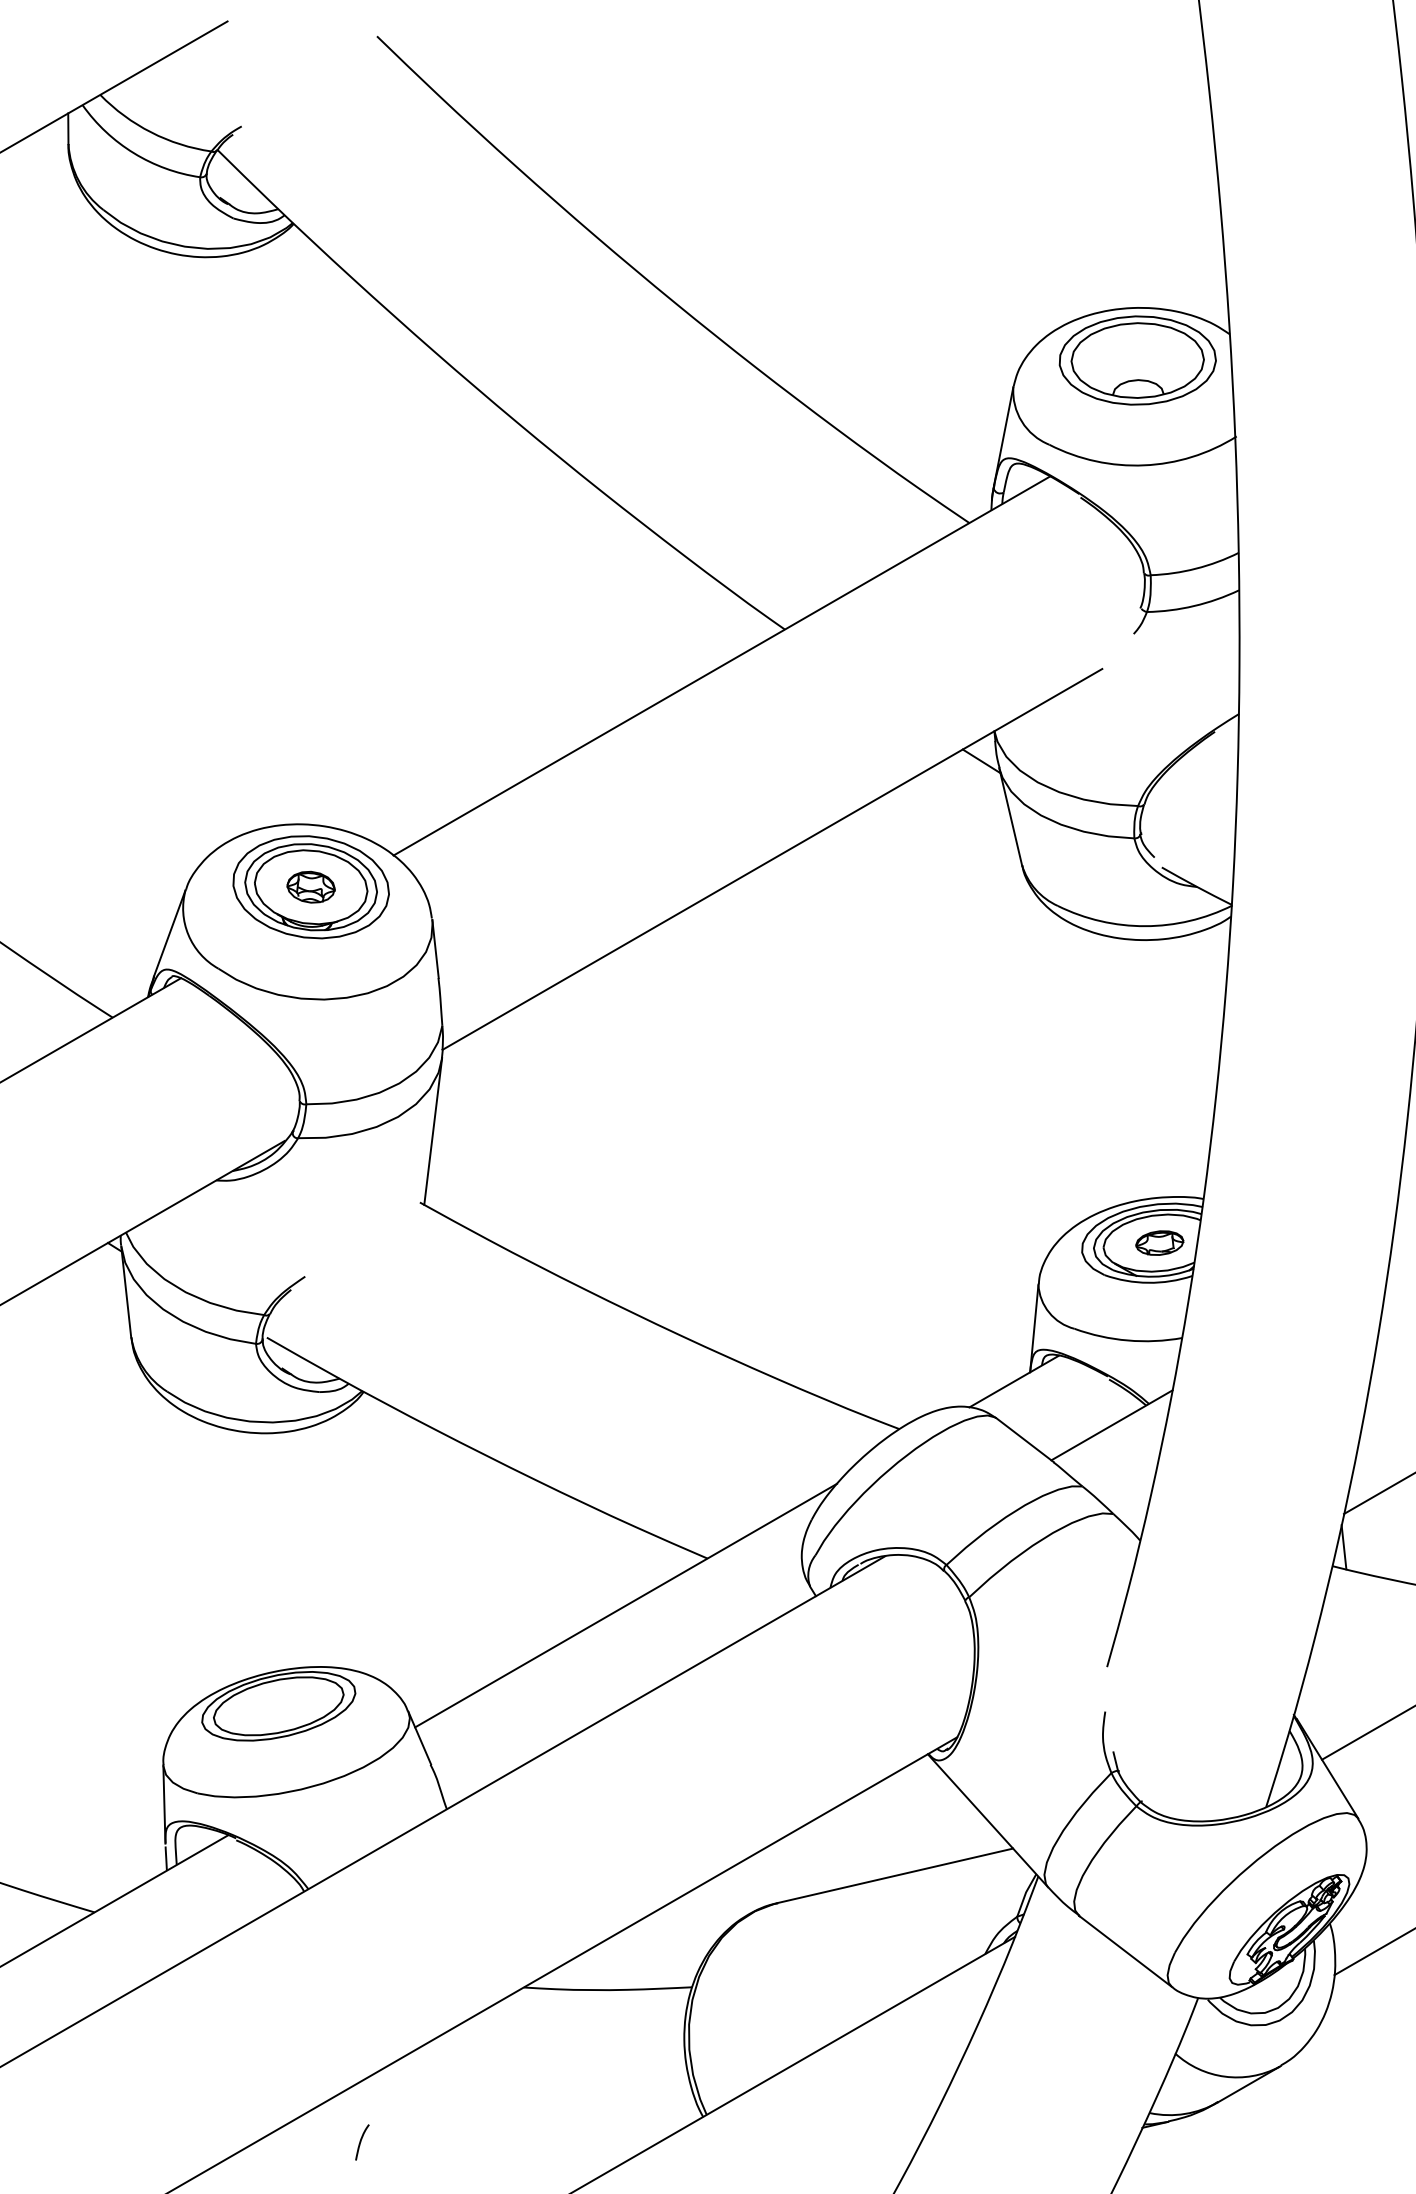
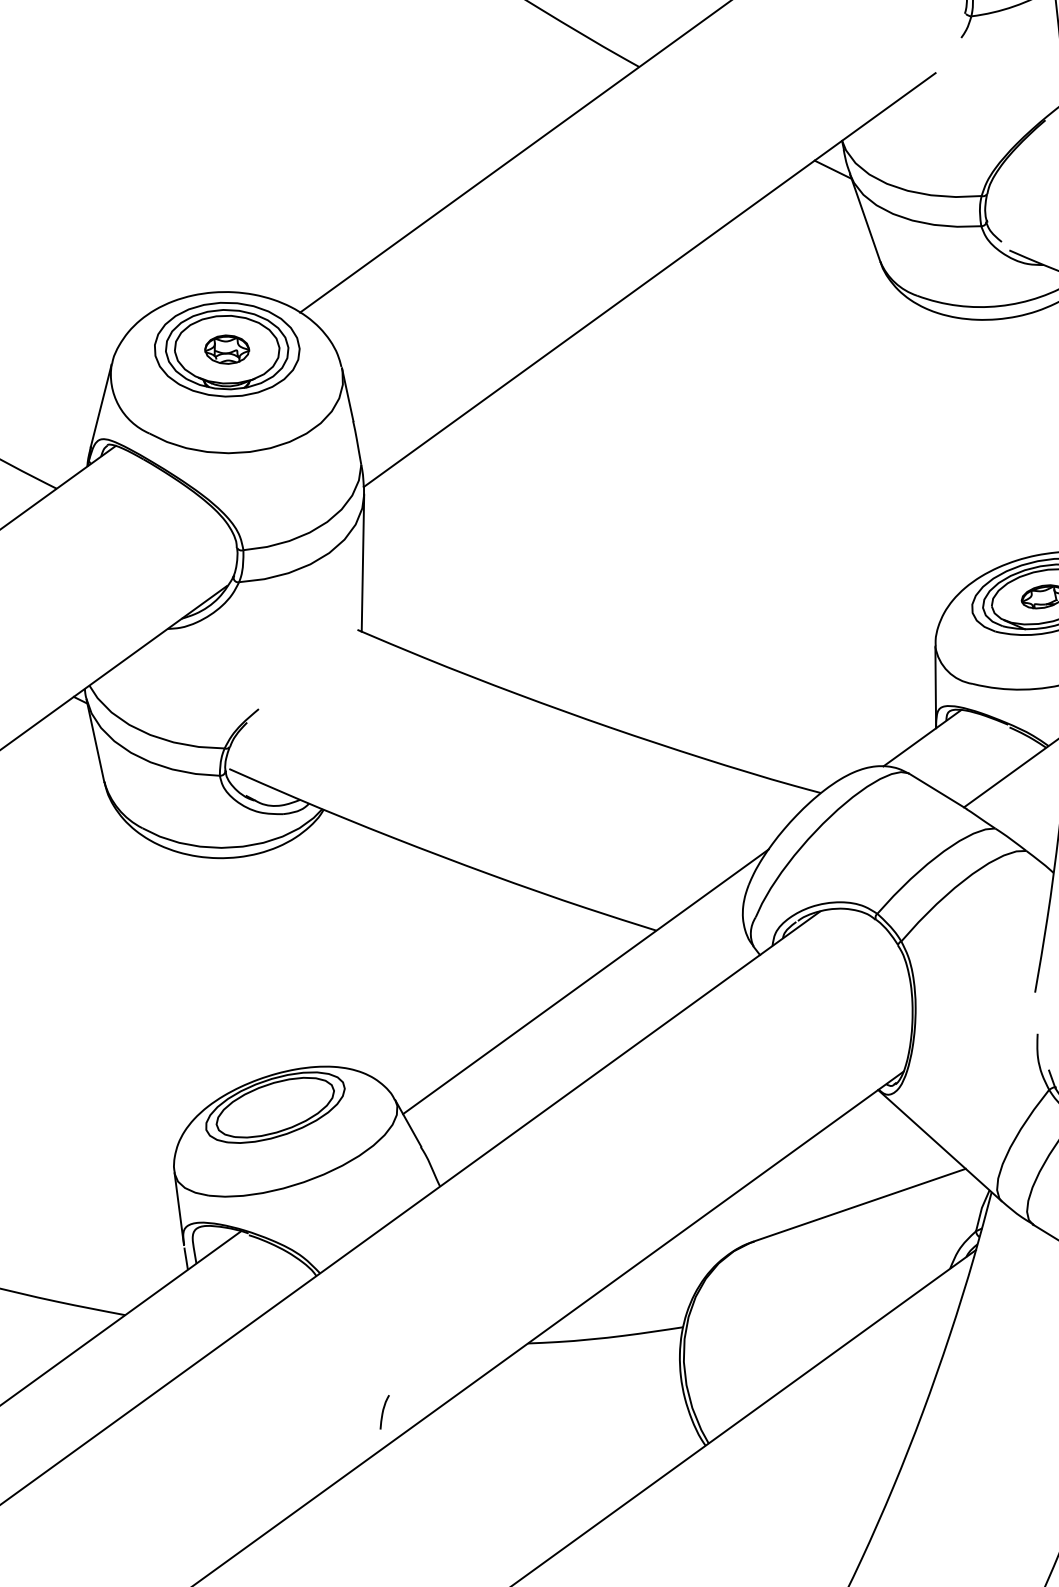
curve: (361, 2142) -> (383, 1412), moved

